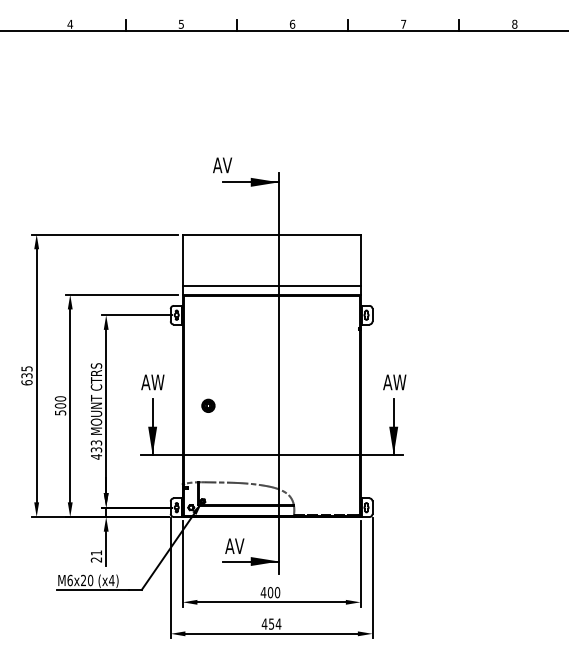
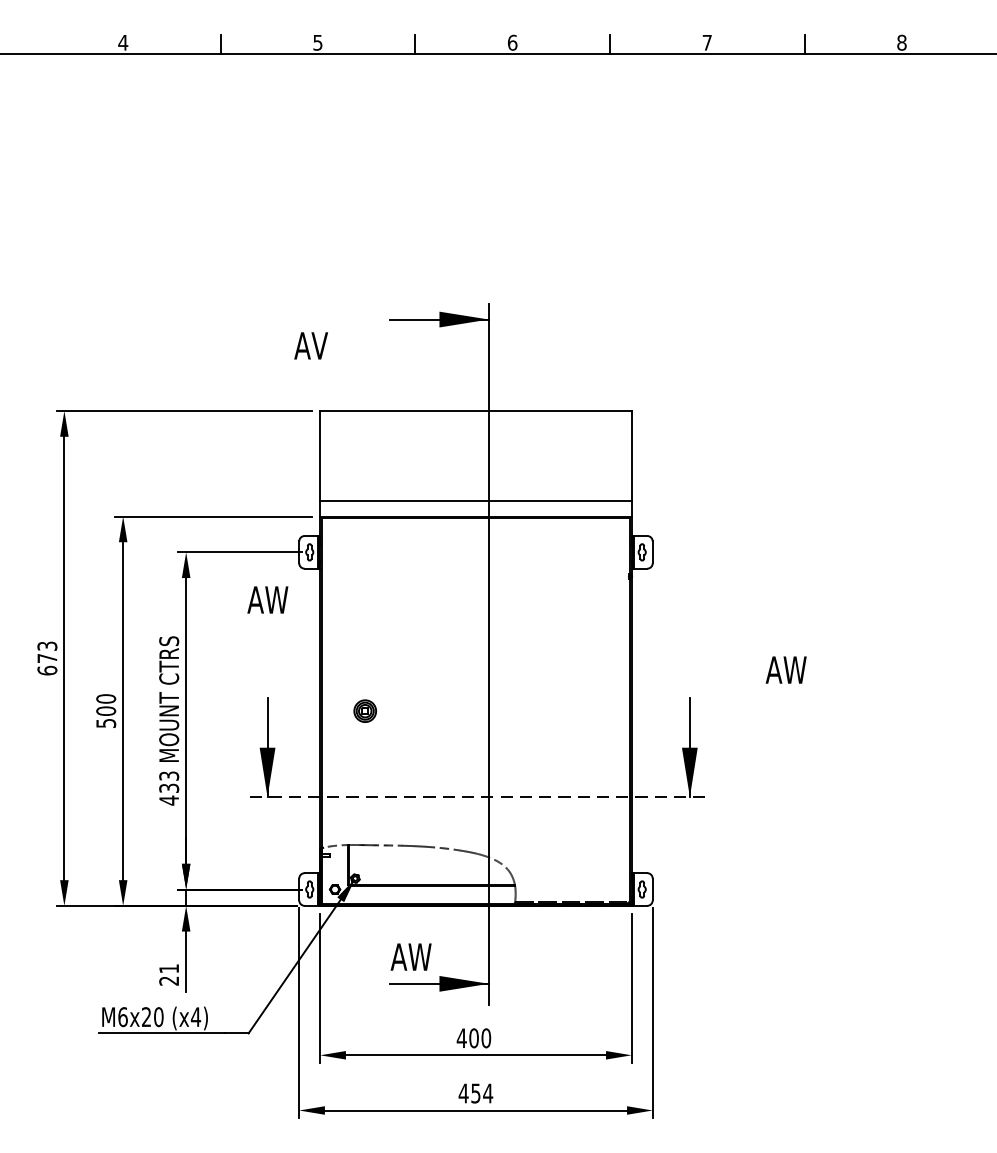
text: (222, 165) -> (311, 346), moved
text: (26, 372) -> (46, 652), 635 -> 673
text: (152, 382) -> (267, 600), moved
text: (394, 382) -> (785, 670), moved
line: (271, 454) -> (475, 796), solid -> dashed
text: (234, 545) -> (410, 955), AV -> AW

